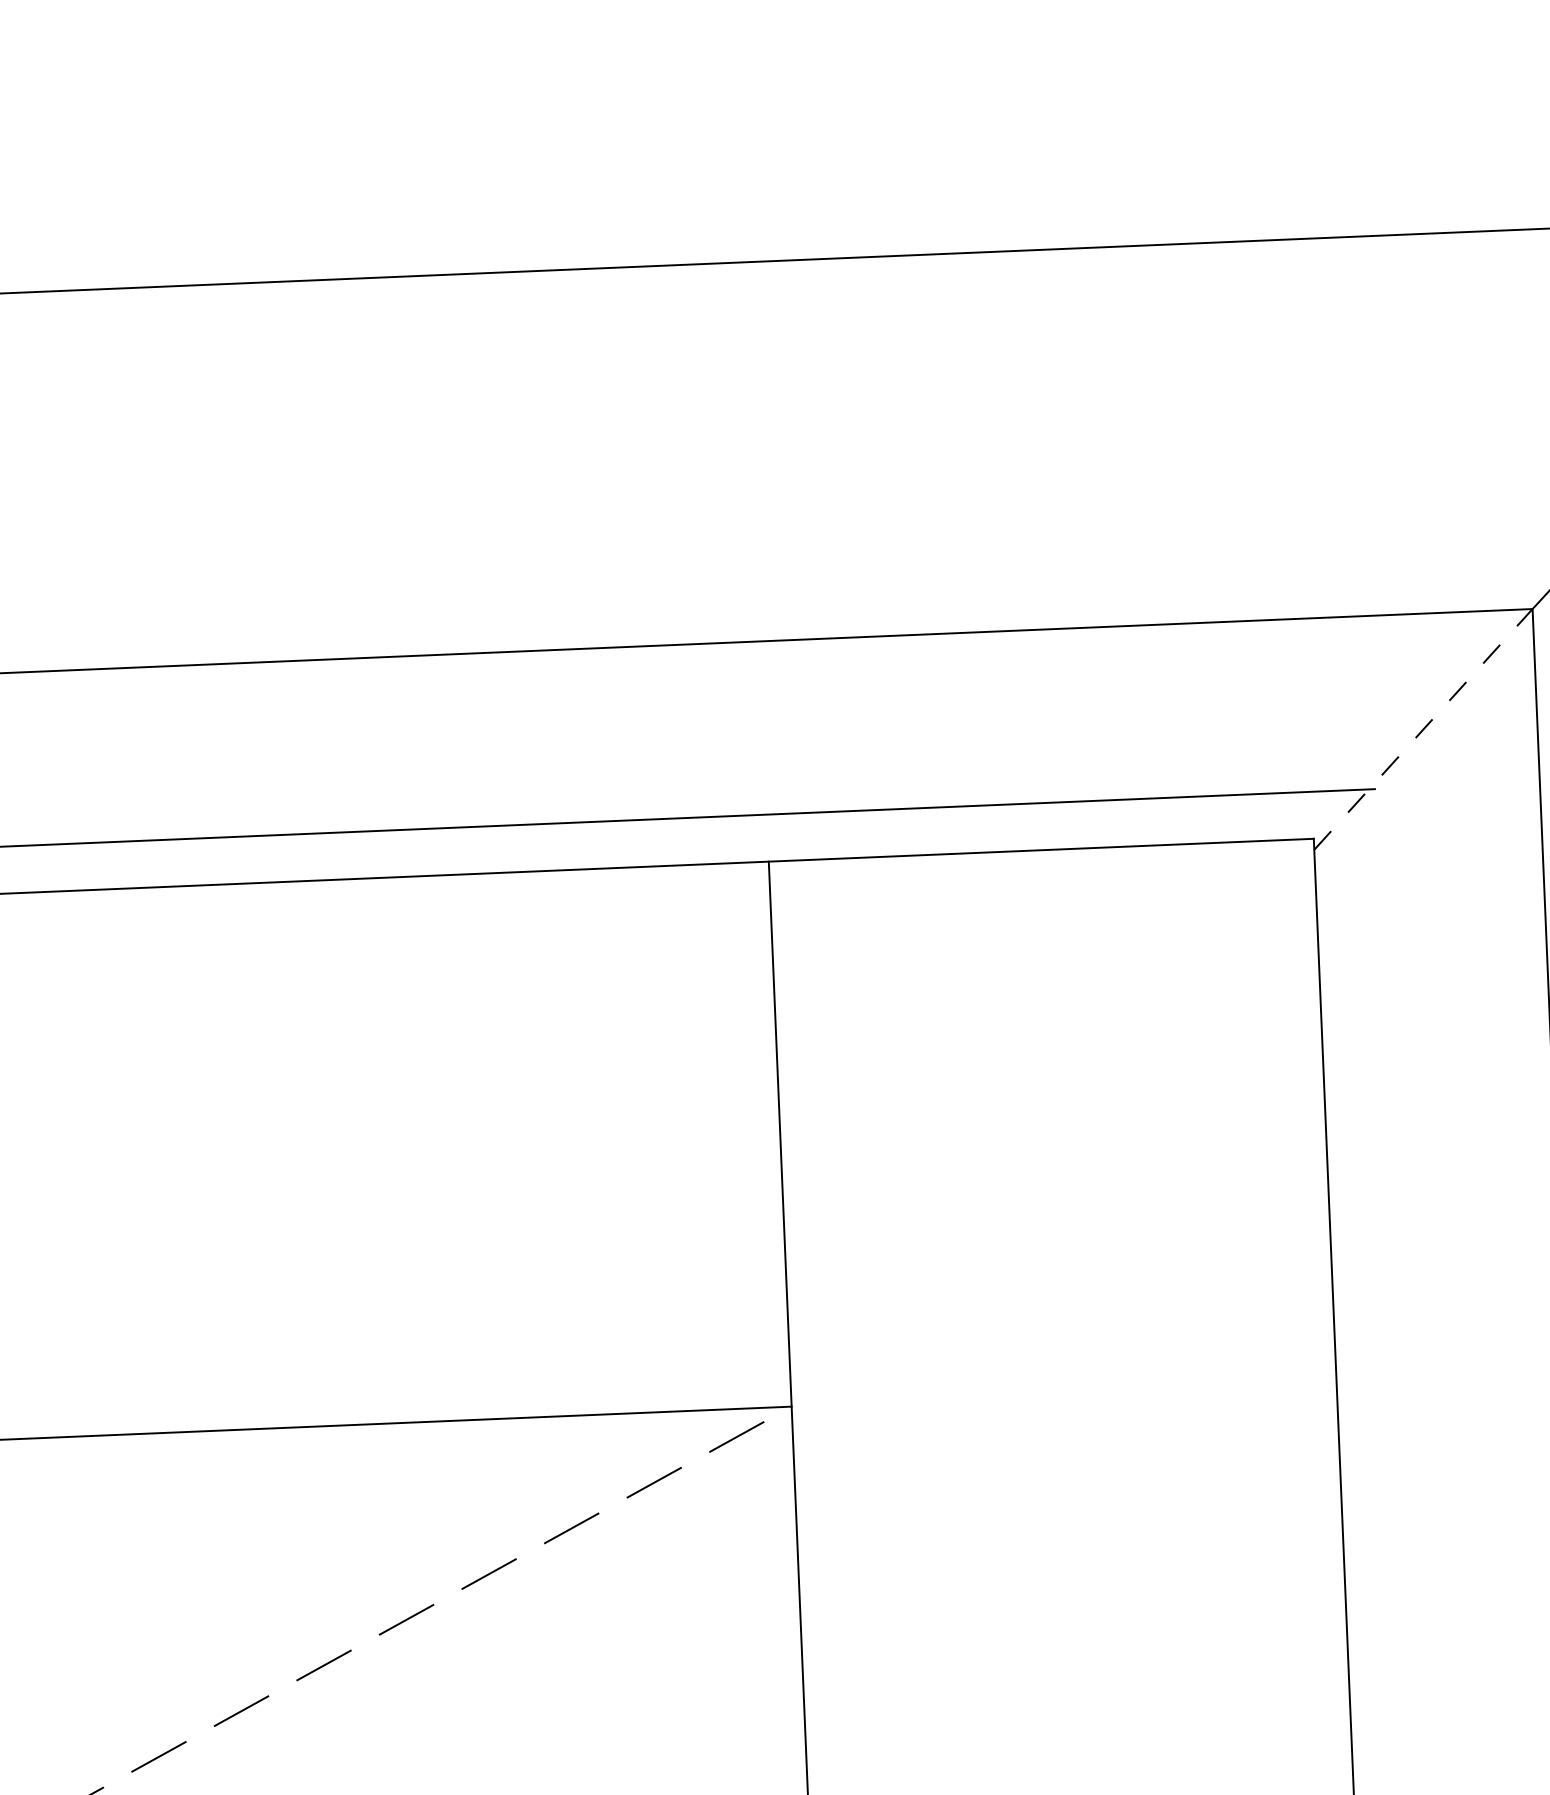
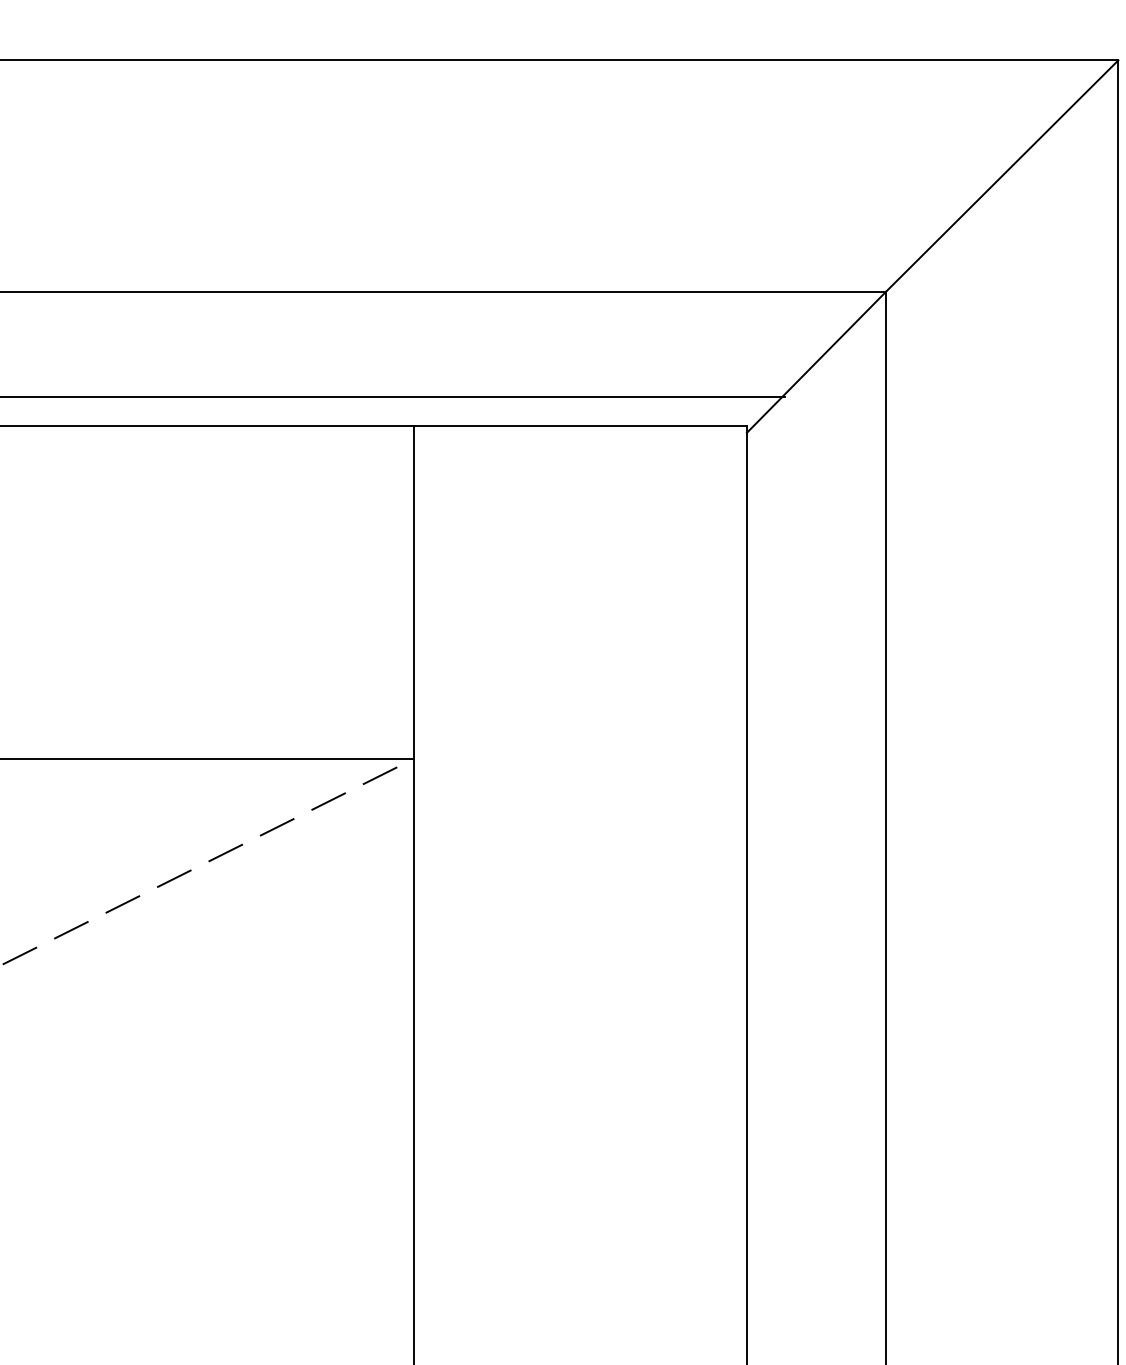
line: (1423, 728) -> (816, 361), dashed -> solid

